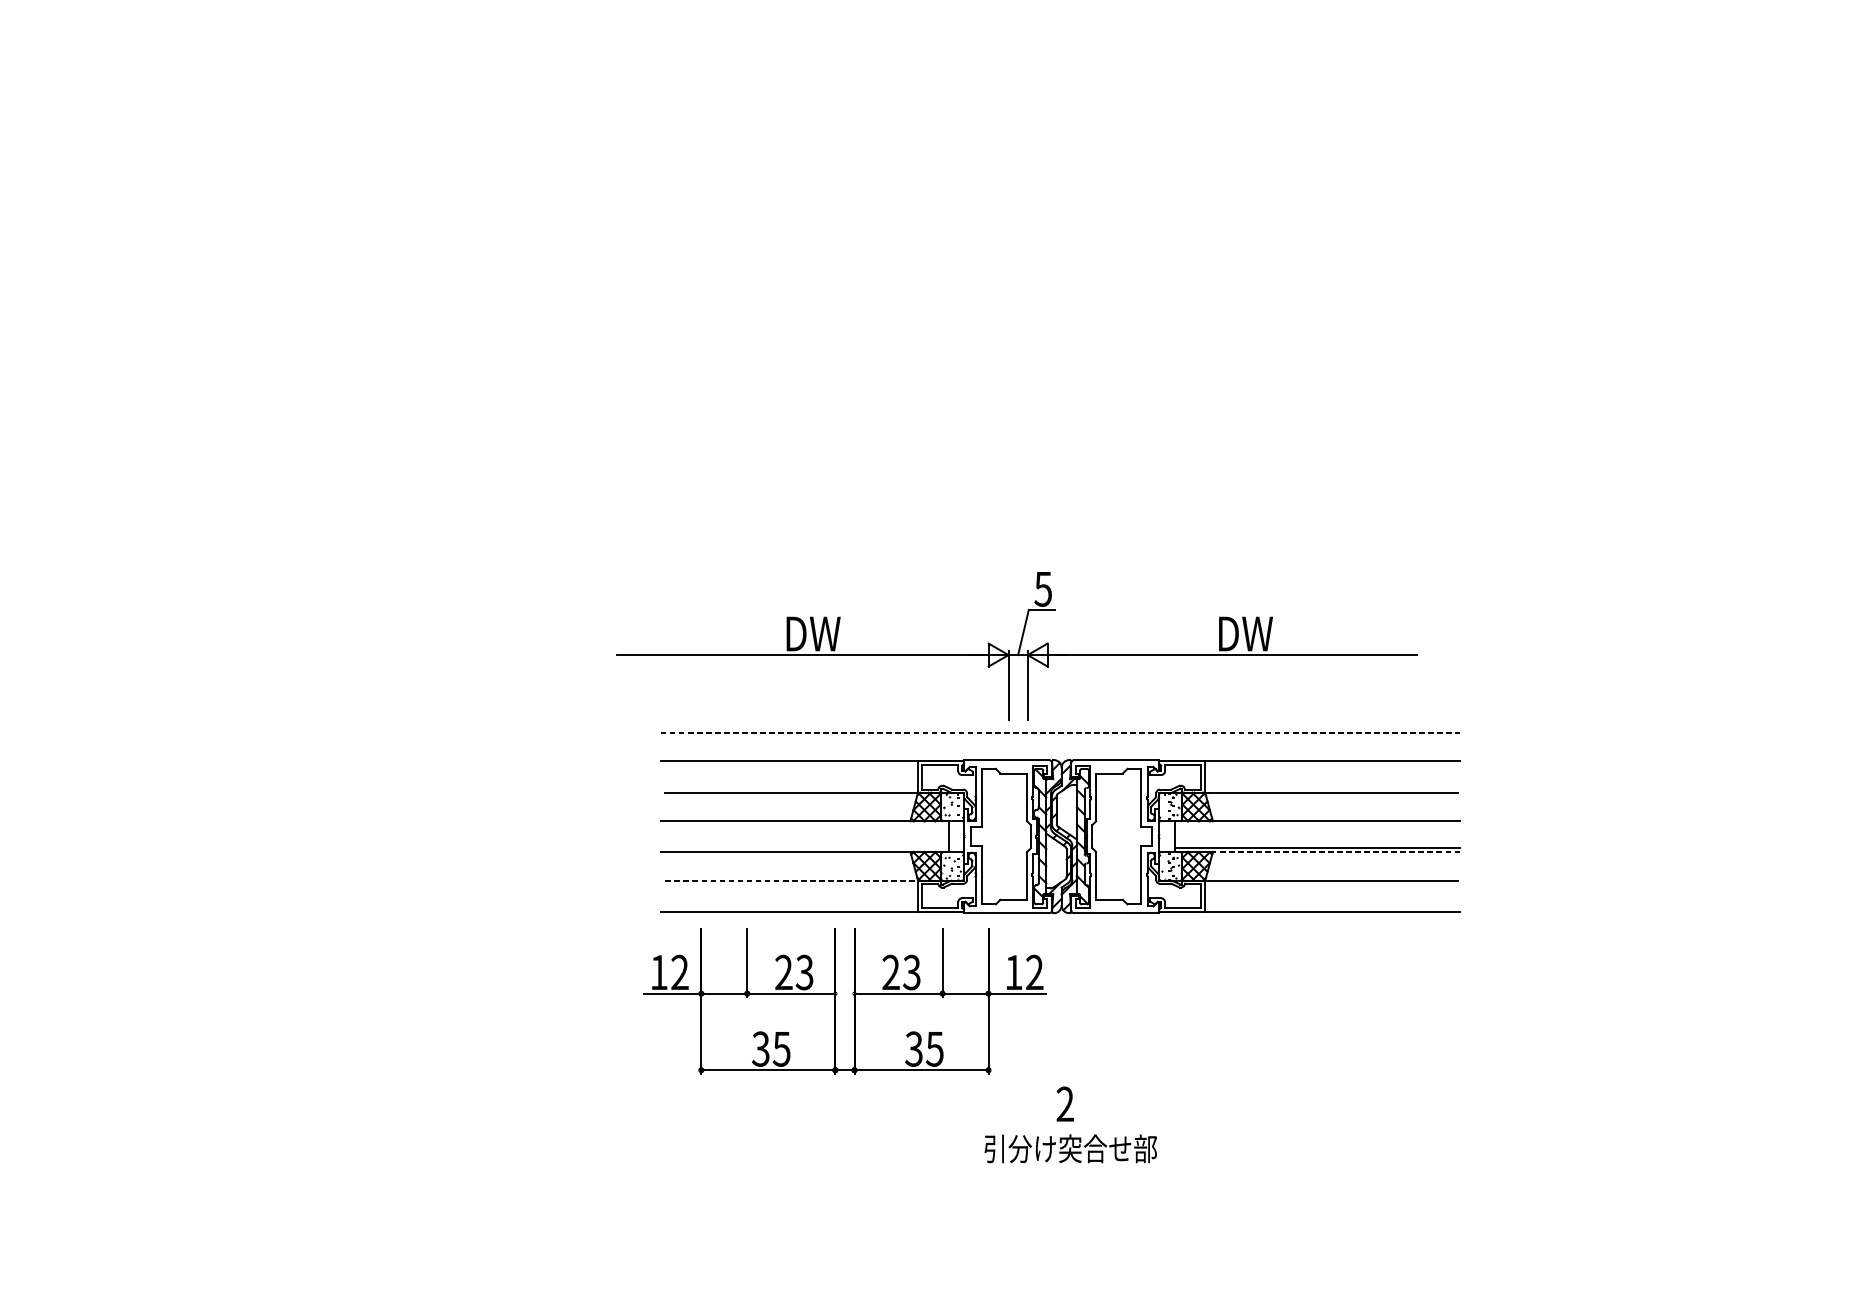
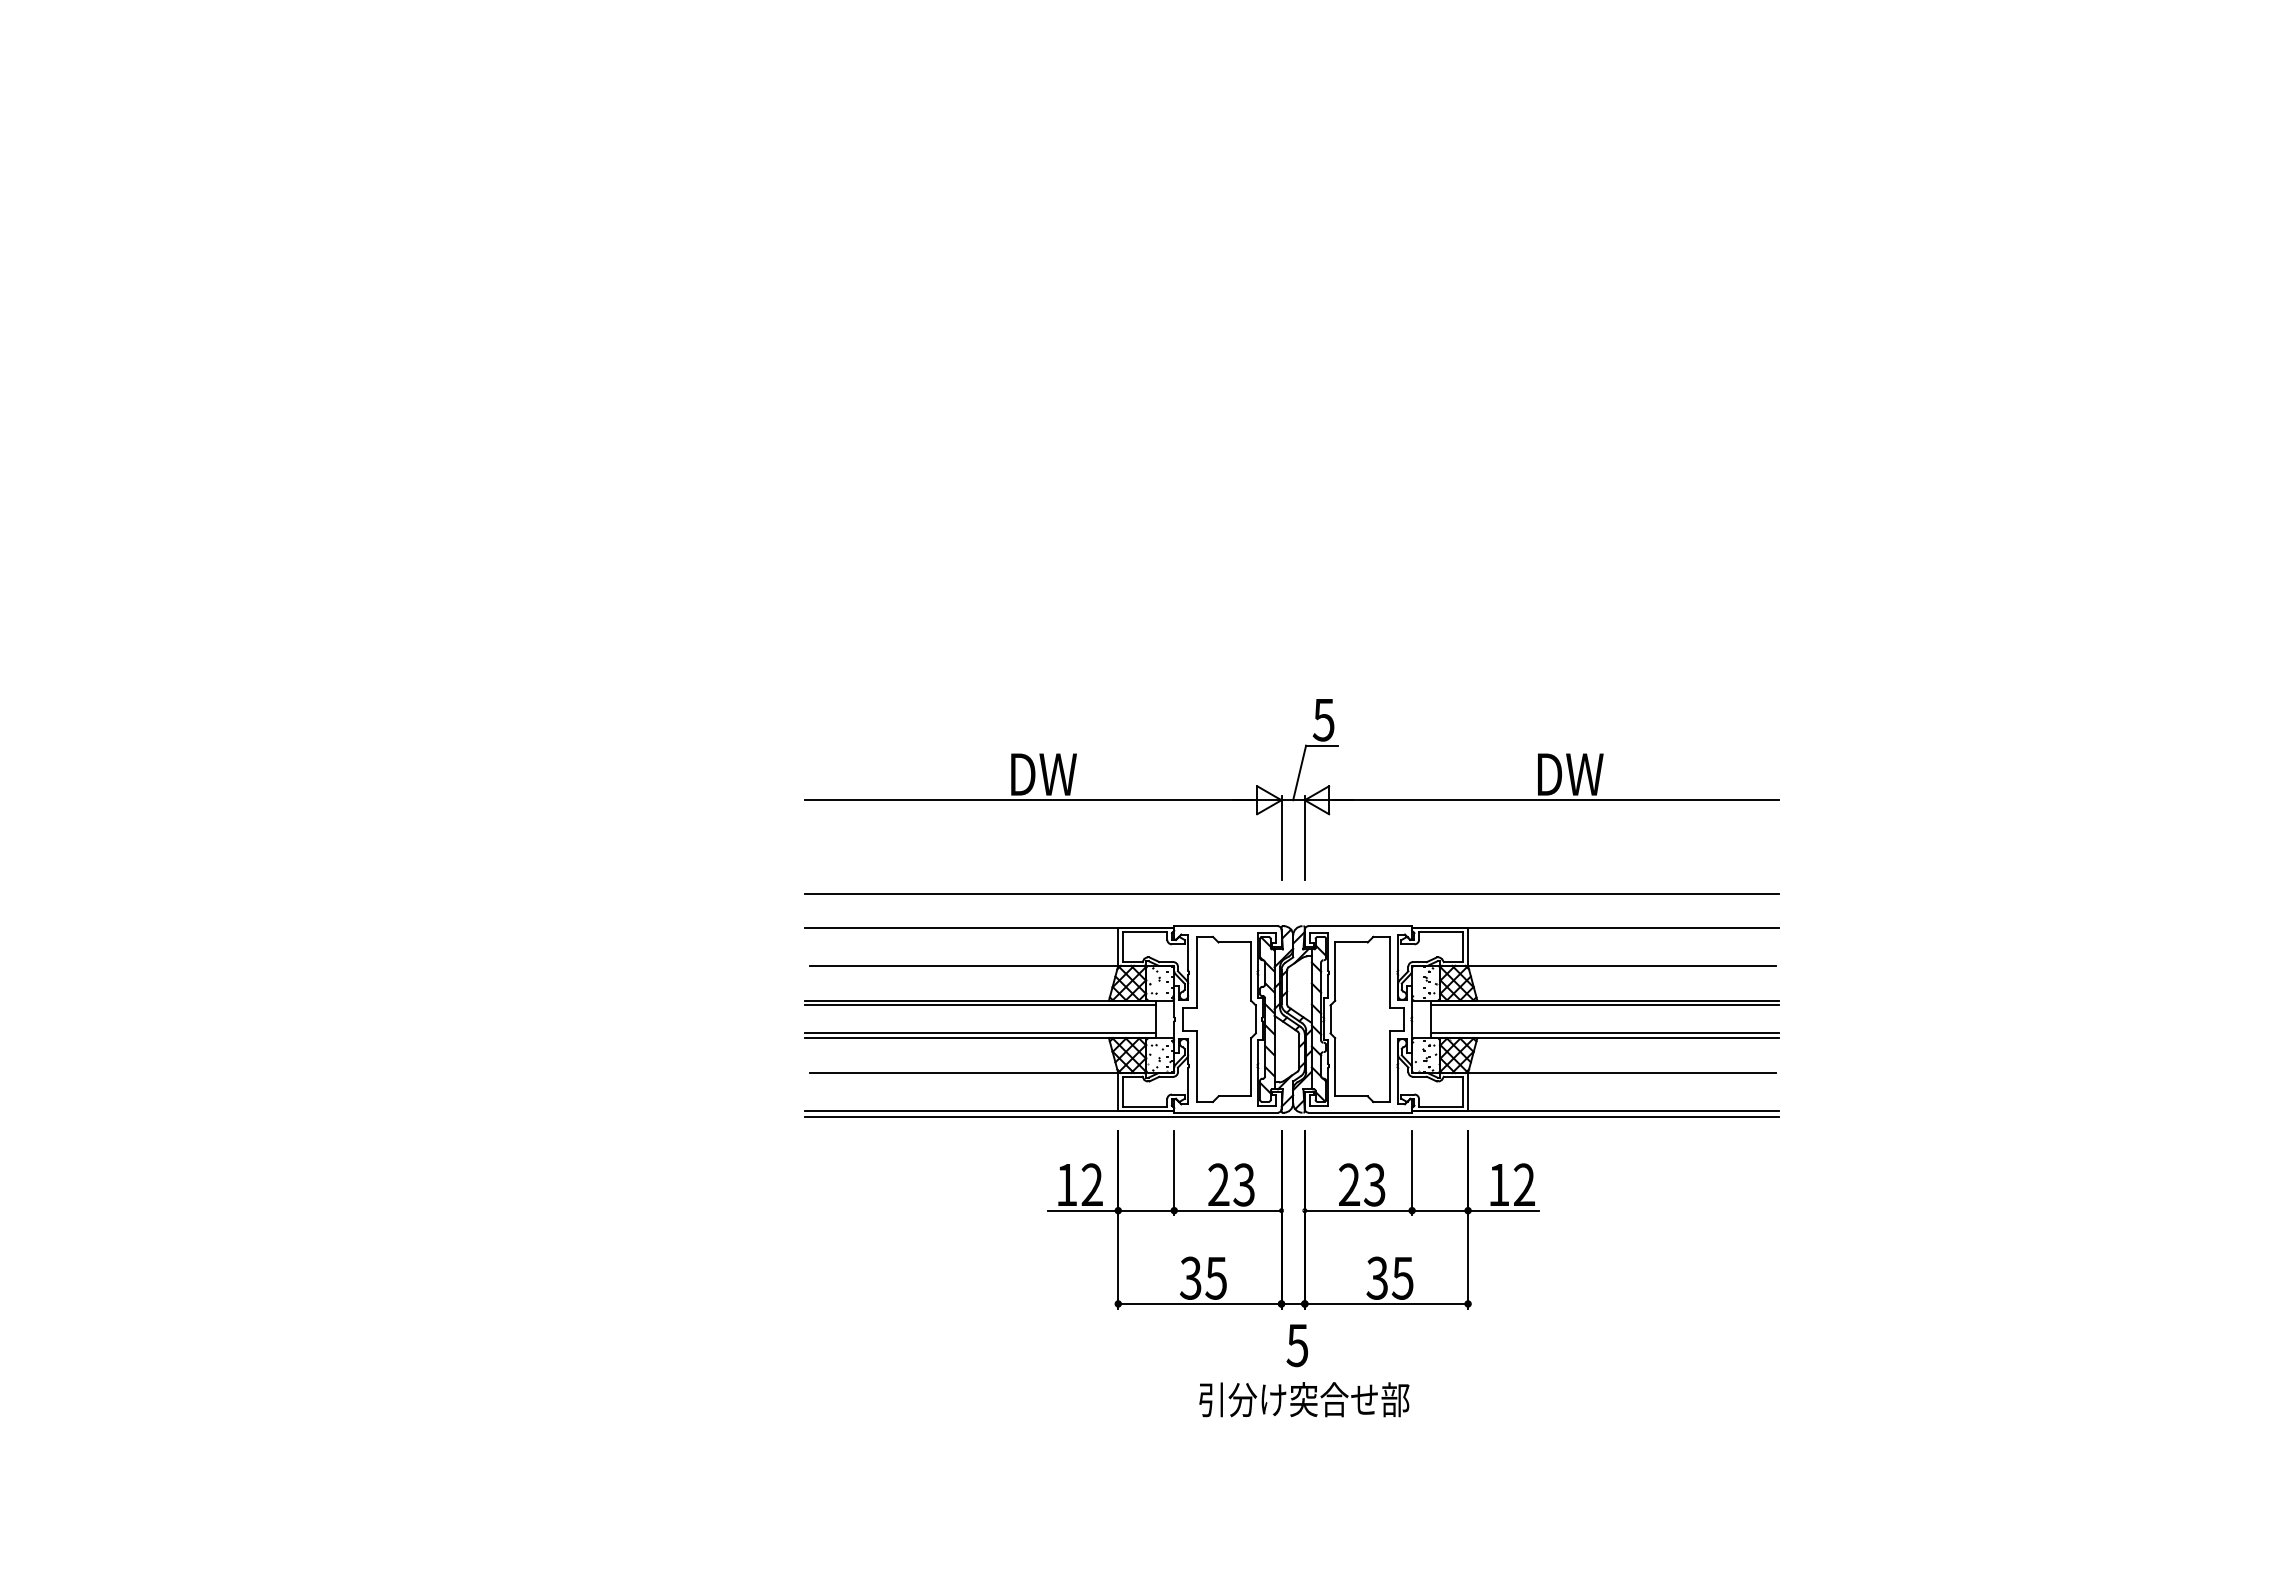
part: (1016, 646) -> (1291, 789), moved
line: (1060, 733) -> (1291, 893), dashed -> solid
line: (804, 825) -> (979, 1005), added
line: (1317, 825) -> (1604, 1005), added
line: (804, 848) -> (979, 1033), added
line: (1317, 852) -> (1604, 1038), dashed -> solid
line: (791, 881) -> (964, 1073), dashed -> solid
line: (1060, 917) -> (1291, 1117), added
part: (836, 1000) -> (1282, 1219), moved
text: (1065, 1104) -> (1297, 1345), 2 -> 5

